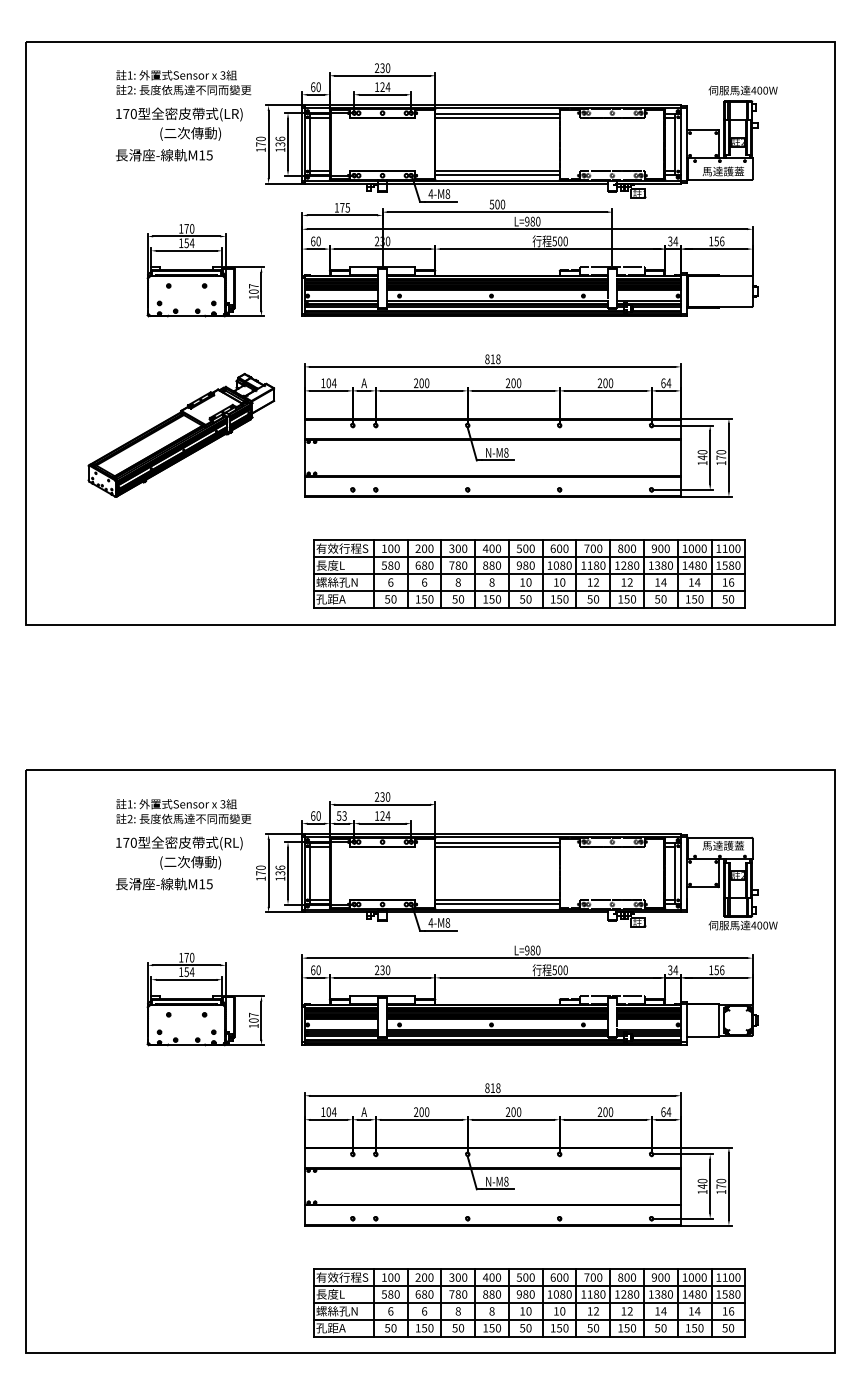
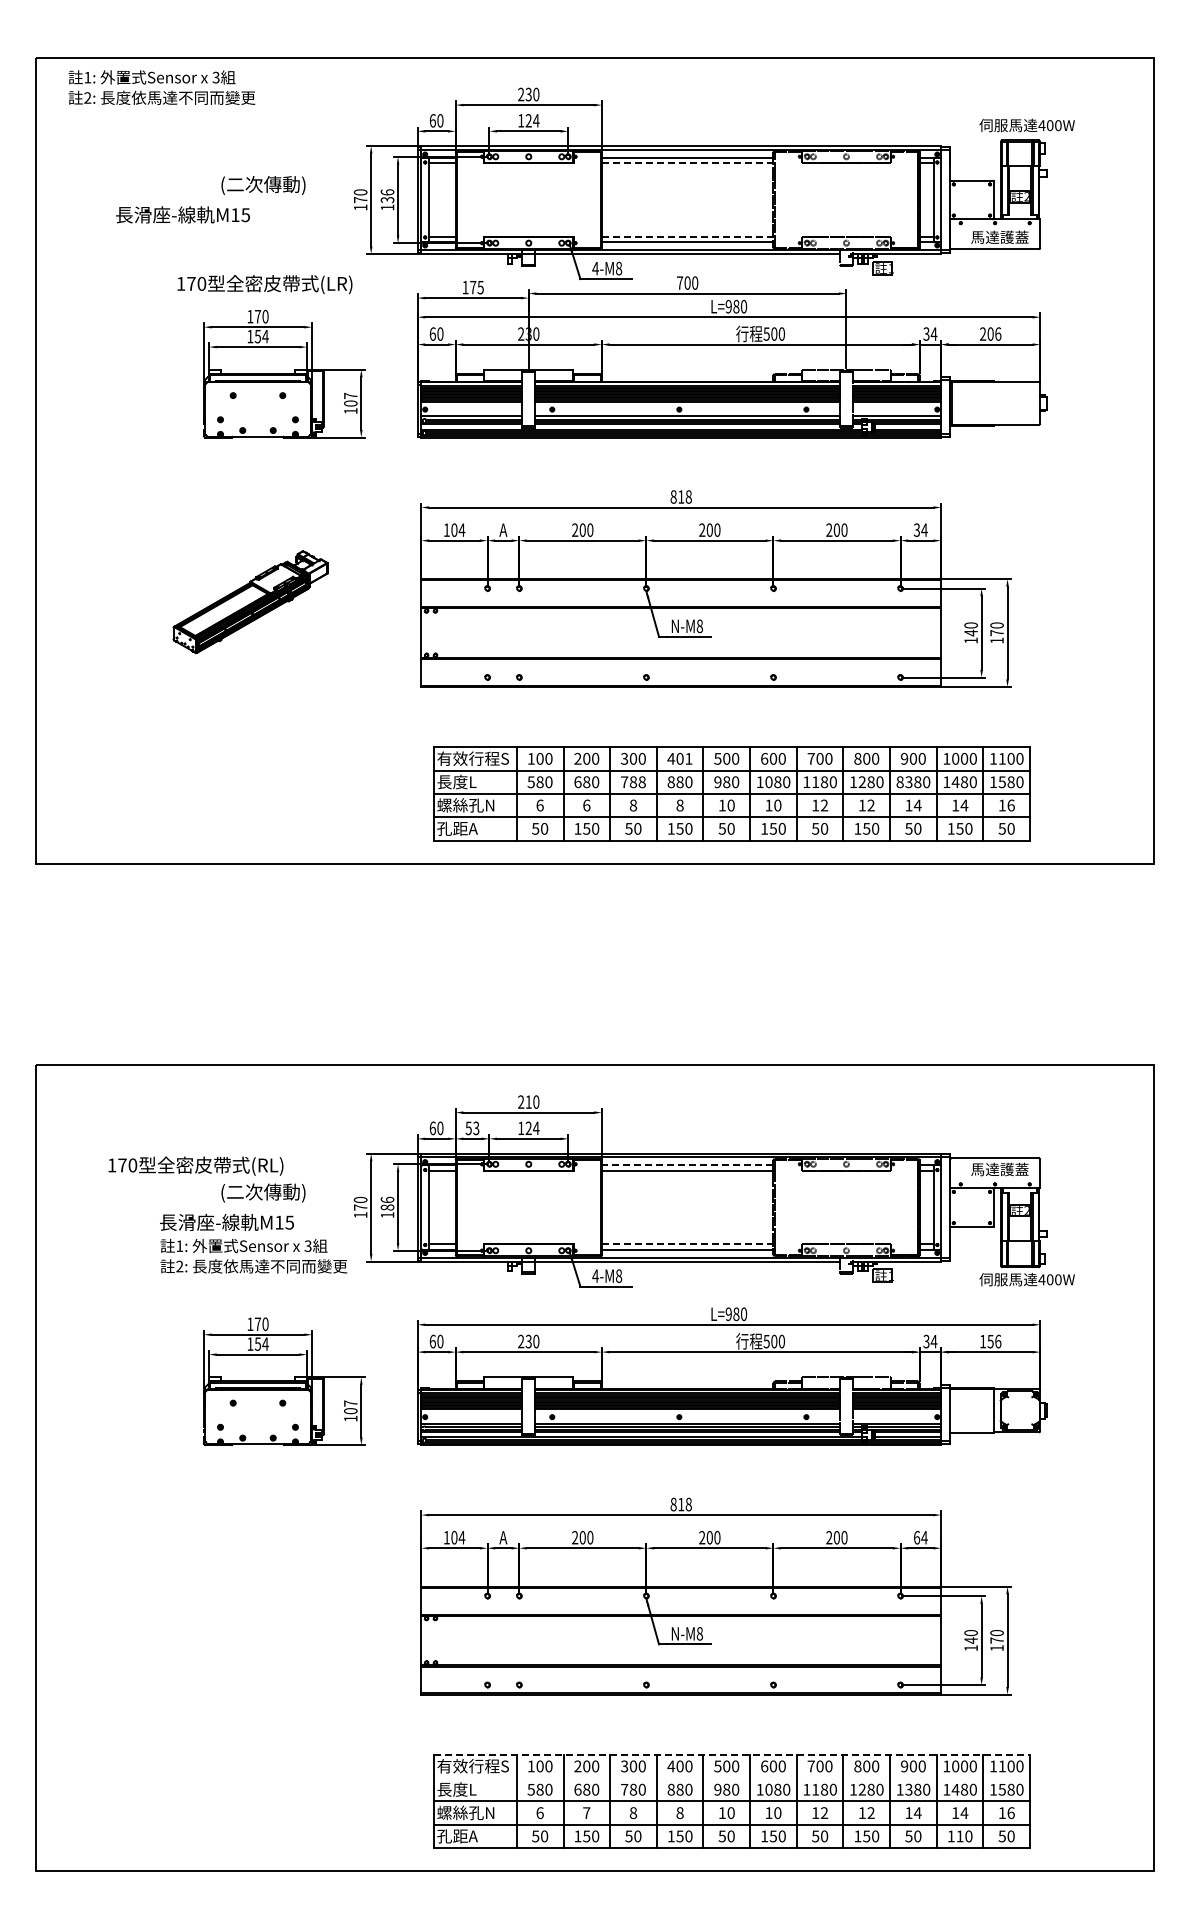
text: (183, 82) -> (161, 87), moved
text: (179, 114) -> (264, 284), moved
line: (497, 118) -> (687, 163), solid -> dashed
text: (163, 154) -> (182, 214), moved
line: (497, 170) -> (687, 236), solid -> dashed
text: (491, 204) -> (679, 282), 500 -> 700
text: (713, 241) -> (986, 333), 156 -> 206
text: (663, 382) -> (916, 529), 64 -> 34
part: (181, 434) -> (250, 601), size x0.6
text: (498, 548) -> (688, 758), 400 -> 401
text: (464, 565) -> (641, 782), 780 -> 788
text: (650, 565) -> (899, 782), 1380 -> 8380
text: (382, 796) -> (528, 1101), 230 -> 210
text: (183, 811) -> (253, 1255), moved
text: (179, 842) -> (195, 1165), moved
line: (497, 842) -> (687, 1165), solid -> dashed
text: (280, 873) -> (387, 1207), 136 -> 186
line: (497, 900) -> (687, 1244), solid -> dashed
line: (529, 1268) -> (732, 1754), solid -> dashed
line: (529, 1286) -> (732, 1778), removed
text: (424, 1311) -> (586, 1813), 6 -> 7
text: (694, 1328) -> (959, 1836), 150 -> 110

